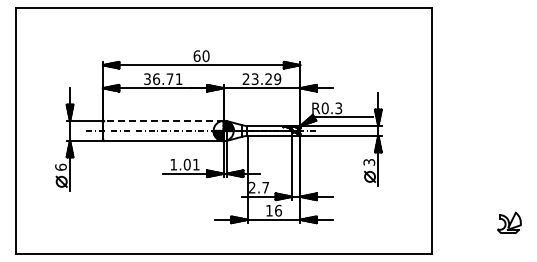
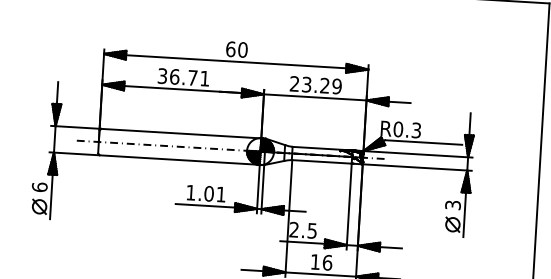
line: (163, 121) -> (180, 134), dashed -> solid
text: (265, 187) -> (312, 230), 2.7 -> 2.5

